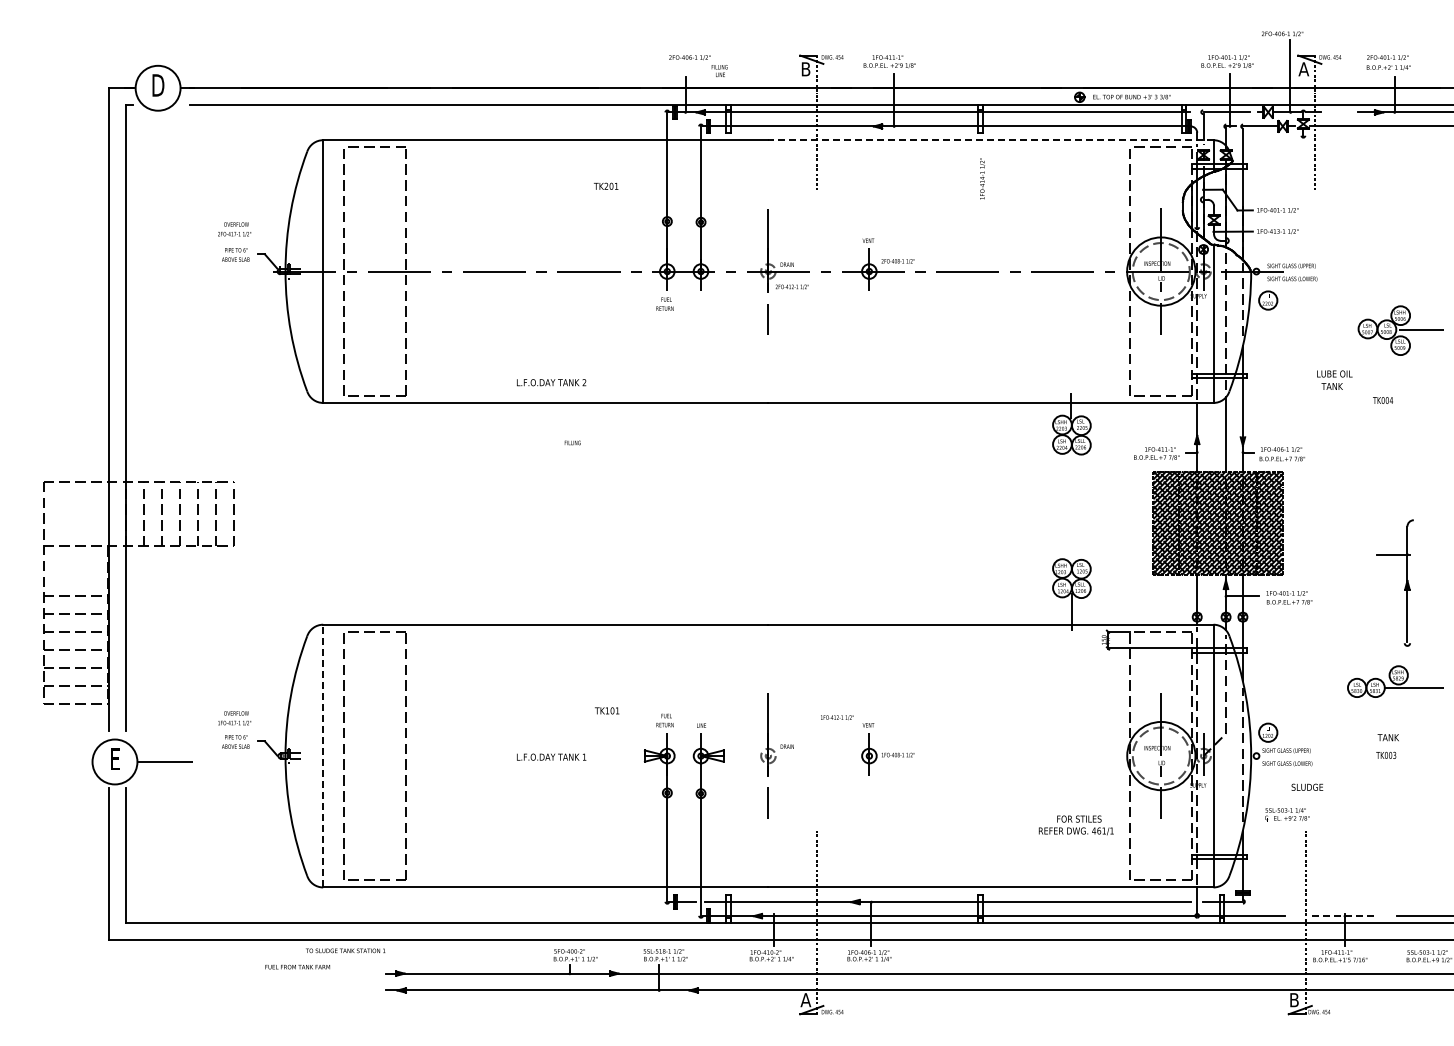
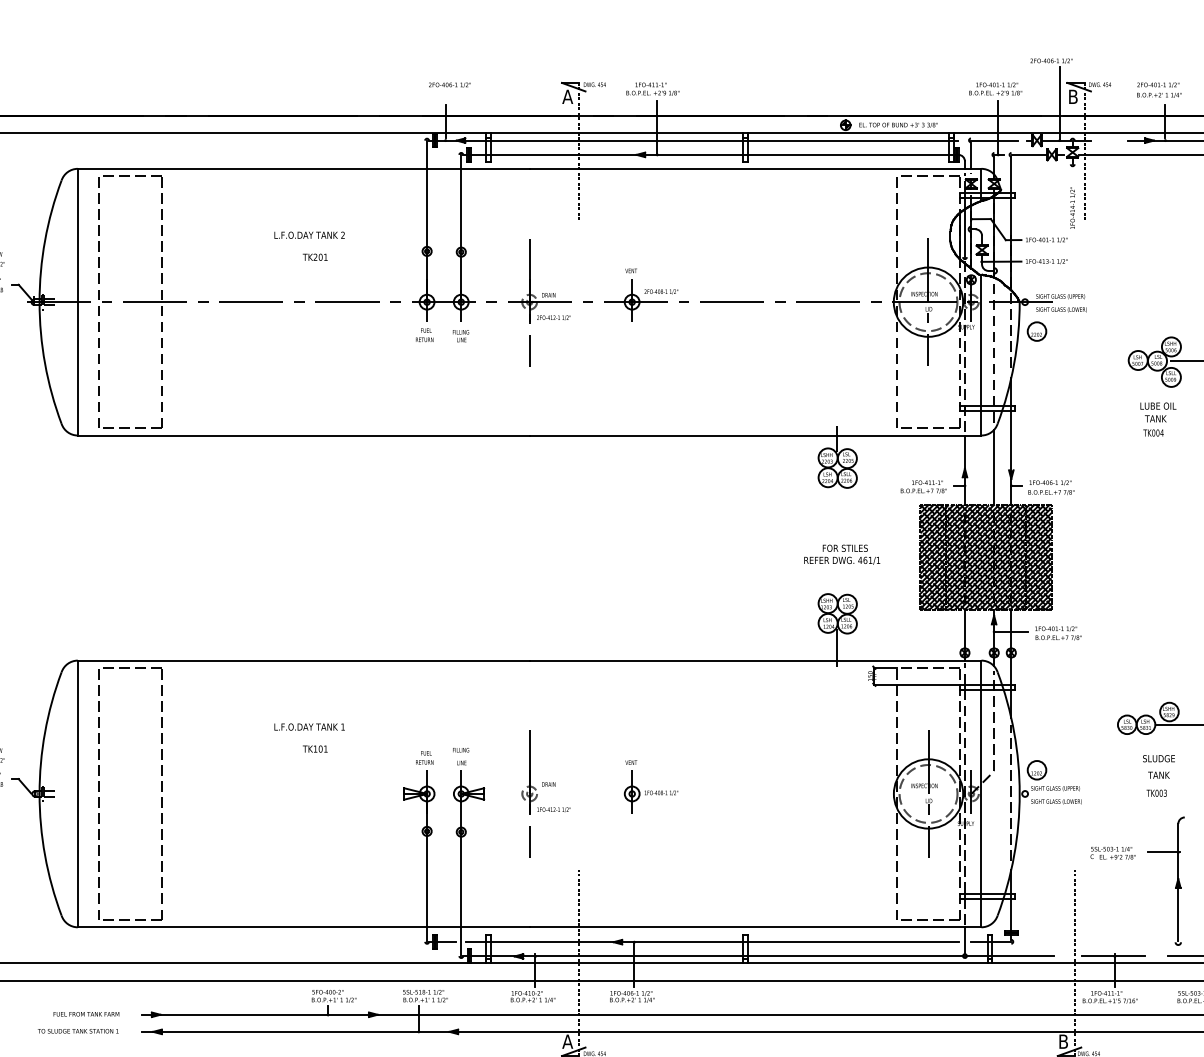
text: (805, 69) -> (567, 97), B -> A
text: (1303, 69) -> (1072, 97), A -> B
text: (719, 70) -> (460, 335), moved
line: (990, 140) -> (755, 169), dashed -> solid
text: (982, 178) -> (1072, 207), moved
text: (606, 185) -> (315, 256), moved
text: (1334, 379) -> (1158, 411), moved
text: (551, 382) -> (309, 235), moved
text: (572, 442) -> (460, 749), moved
part: (1405, 583) -> (1176, 881), moved
text: (607, 710) -> (315, 748), moved
text: (837, 717) -> (554, 809), moved
line: (323, 755) -> (78, 793), dashed -> solid
text: (551, 756) -> (309, 726), moved
text: (1307, 786) -> (1159, 757), moved
text: (1287, 814) -> (1113, 853), moved
text: (1075, 825) -> (841, 554), moved
line: (1343, 915) -> (1113, 955), dashed -> solid
text: (345, 950) -> (78, 1030), moved
text: (297, 966) -> (86, 1013), moved

